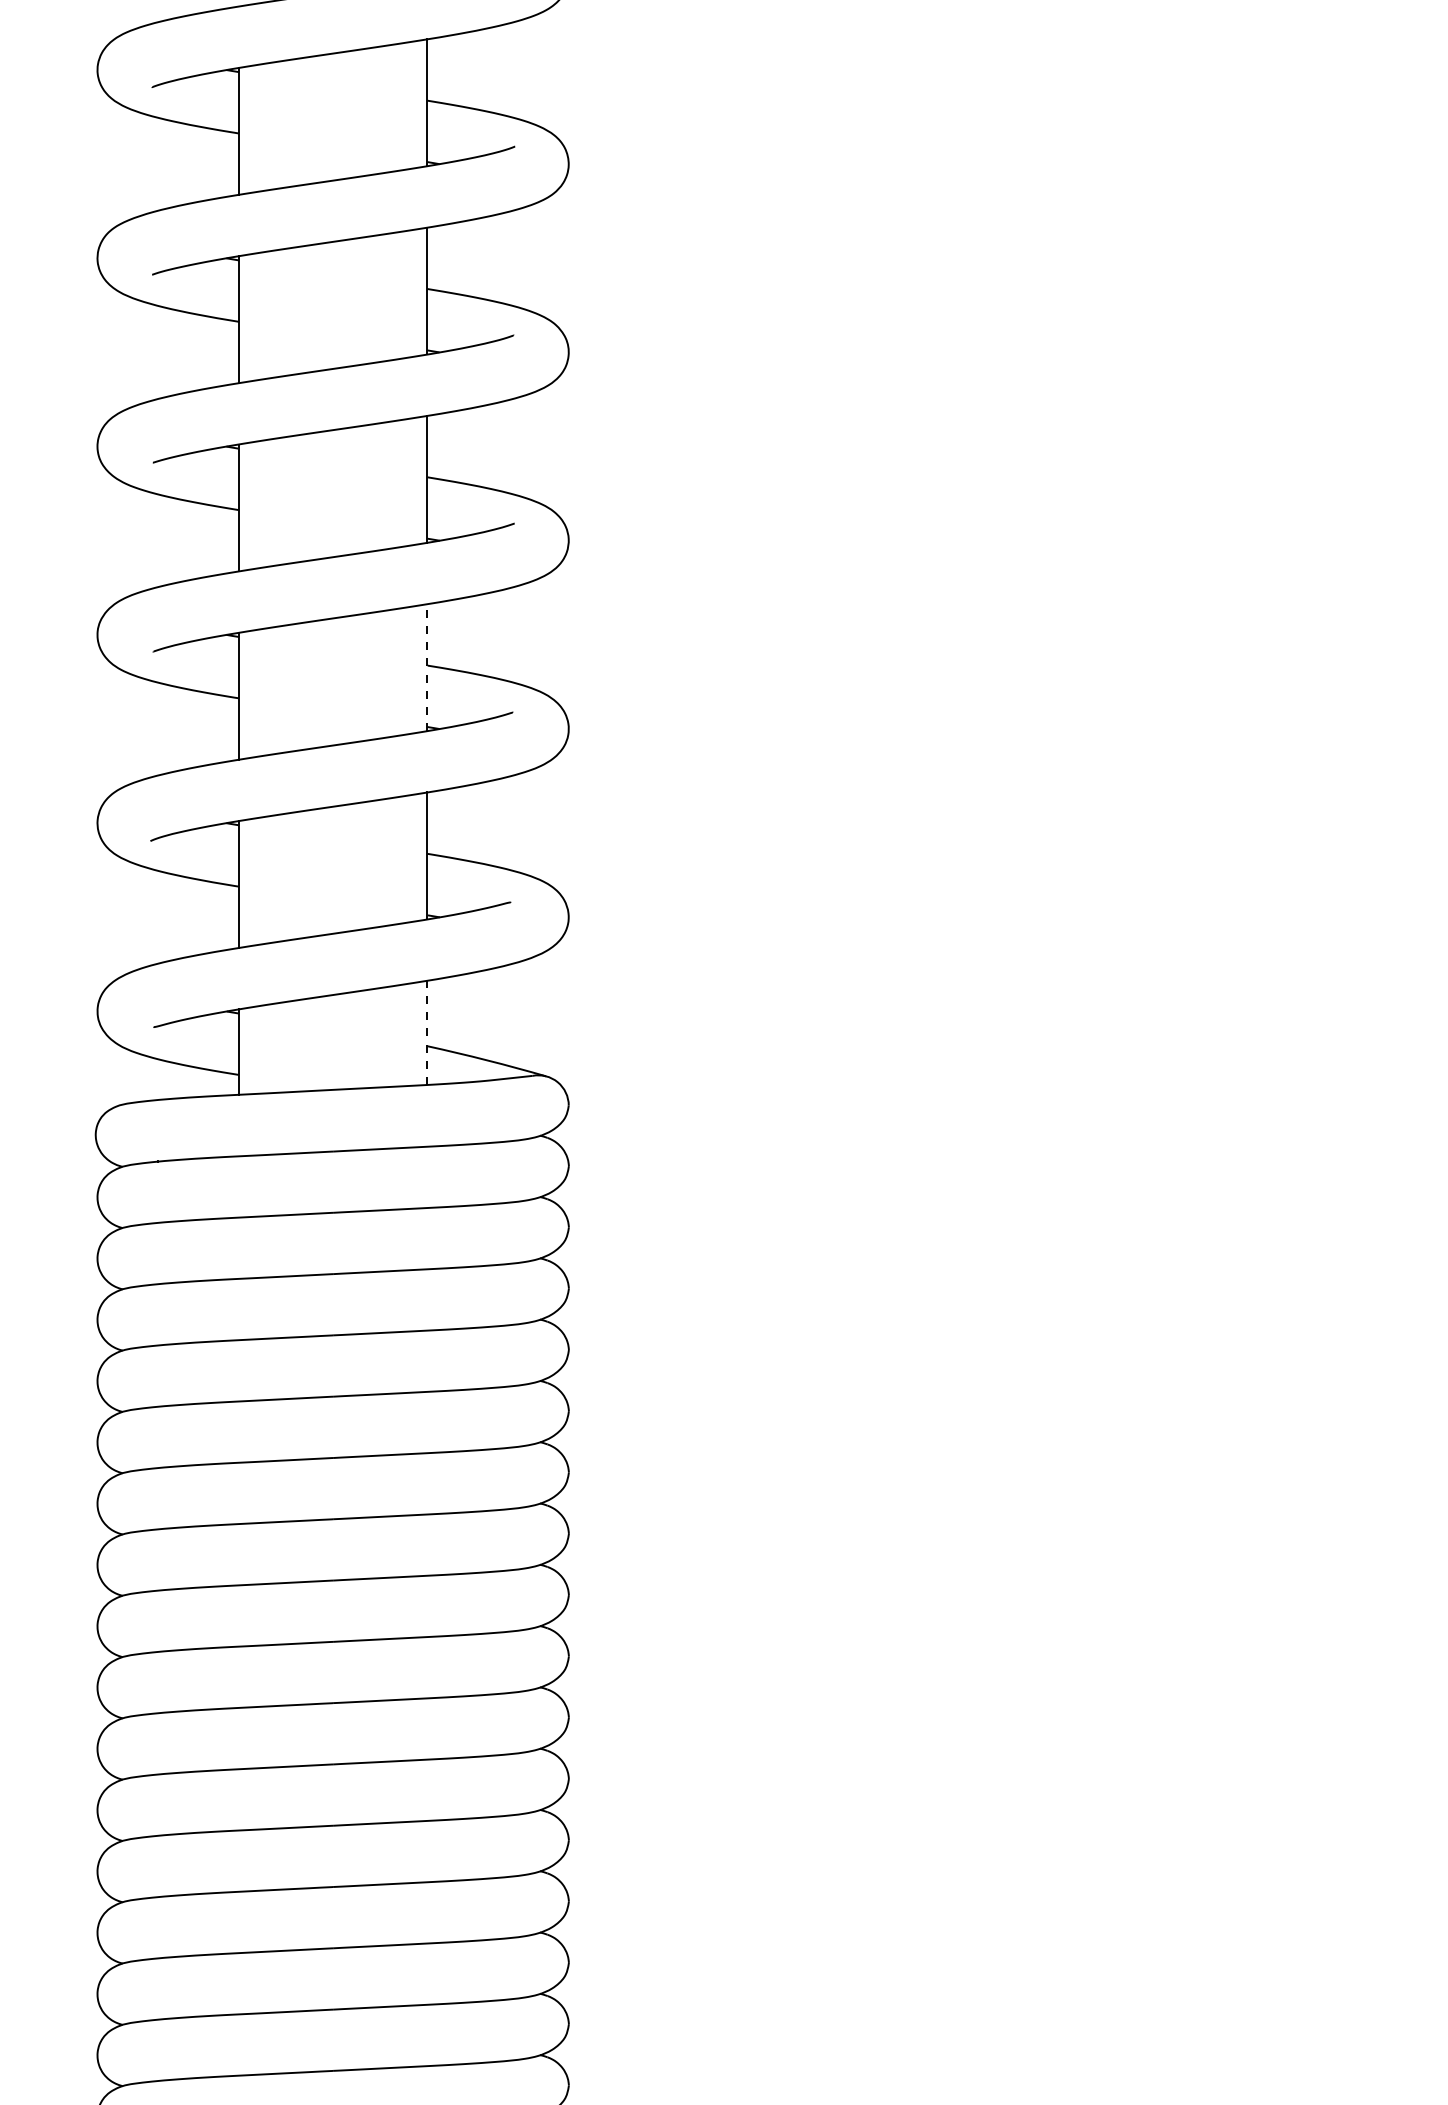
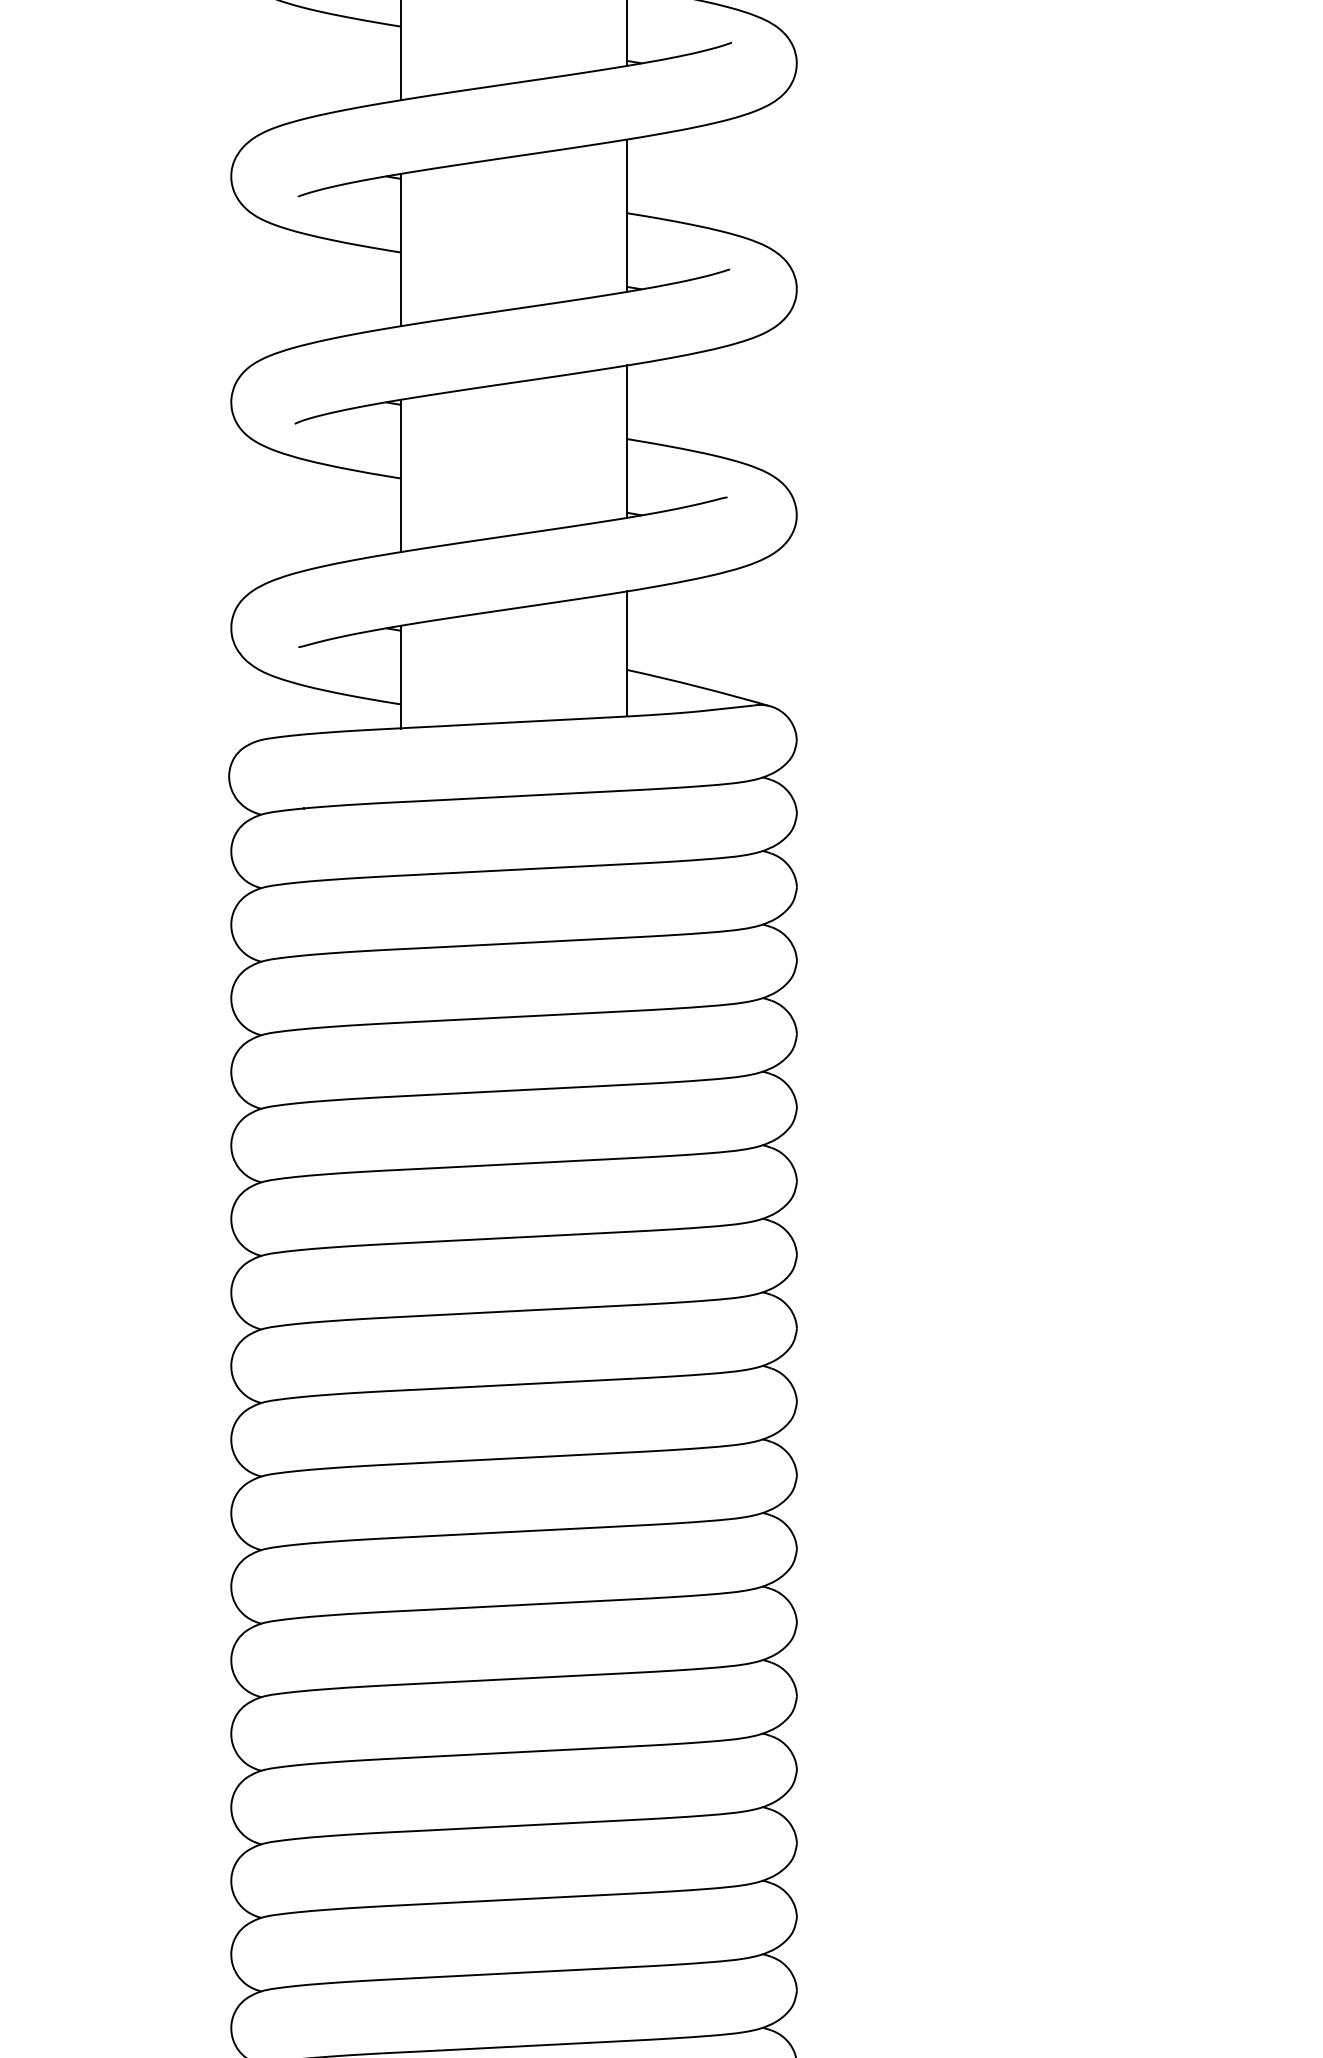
line: (427, 667) -> (627, 215), dashed -> solid
line: (427, 1032) -> (627, 653), dashed -> solid

